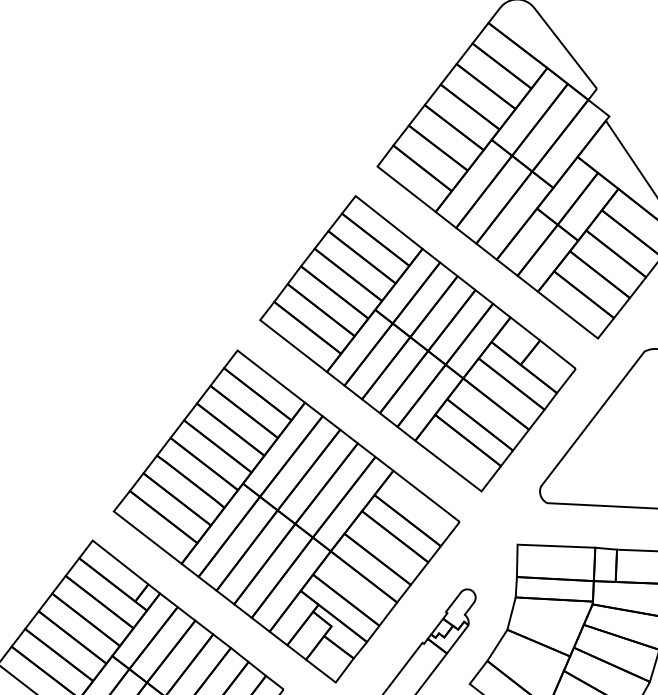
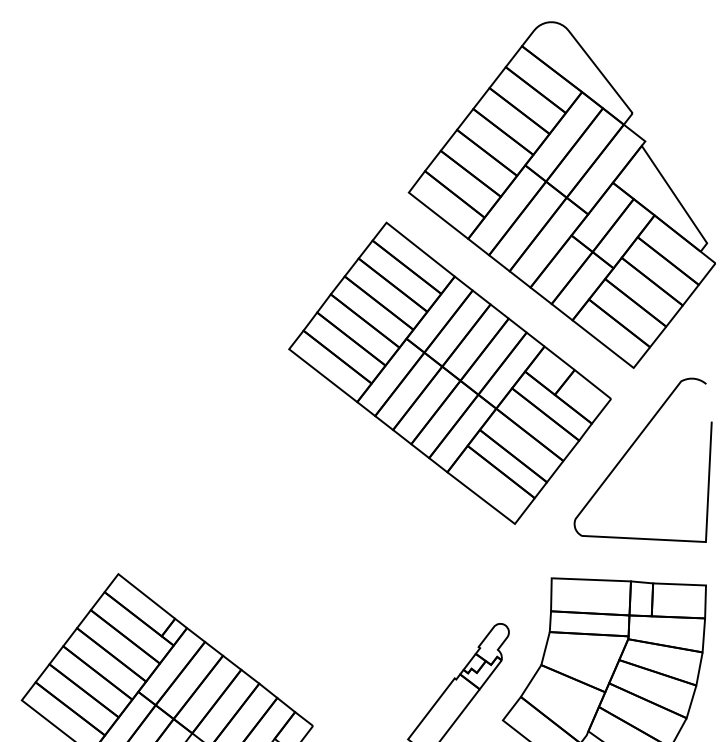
part: (286, 516) -> (315, 549), removed

